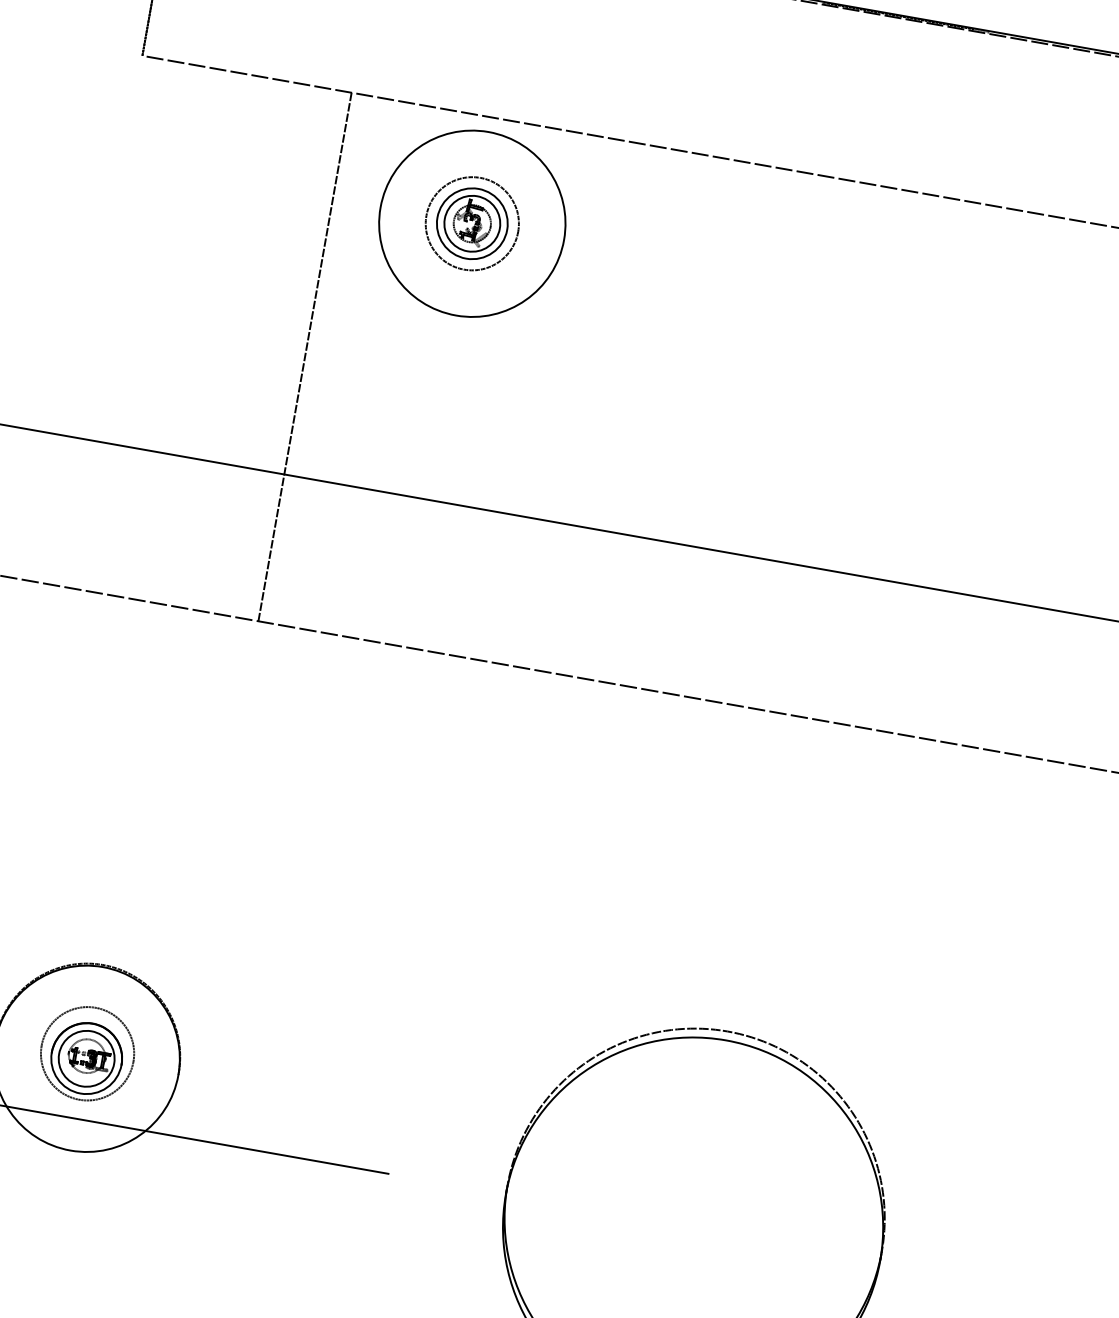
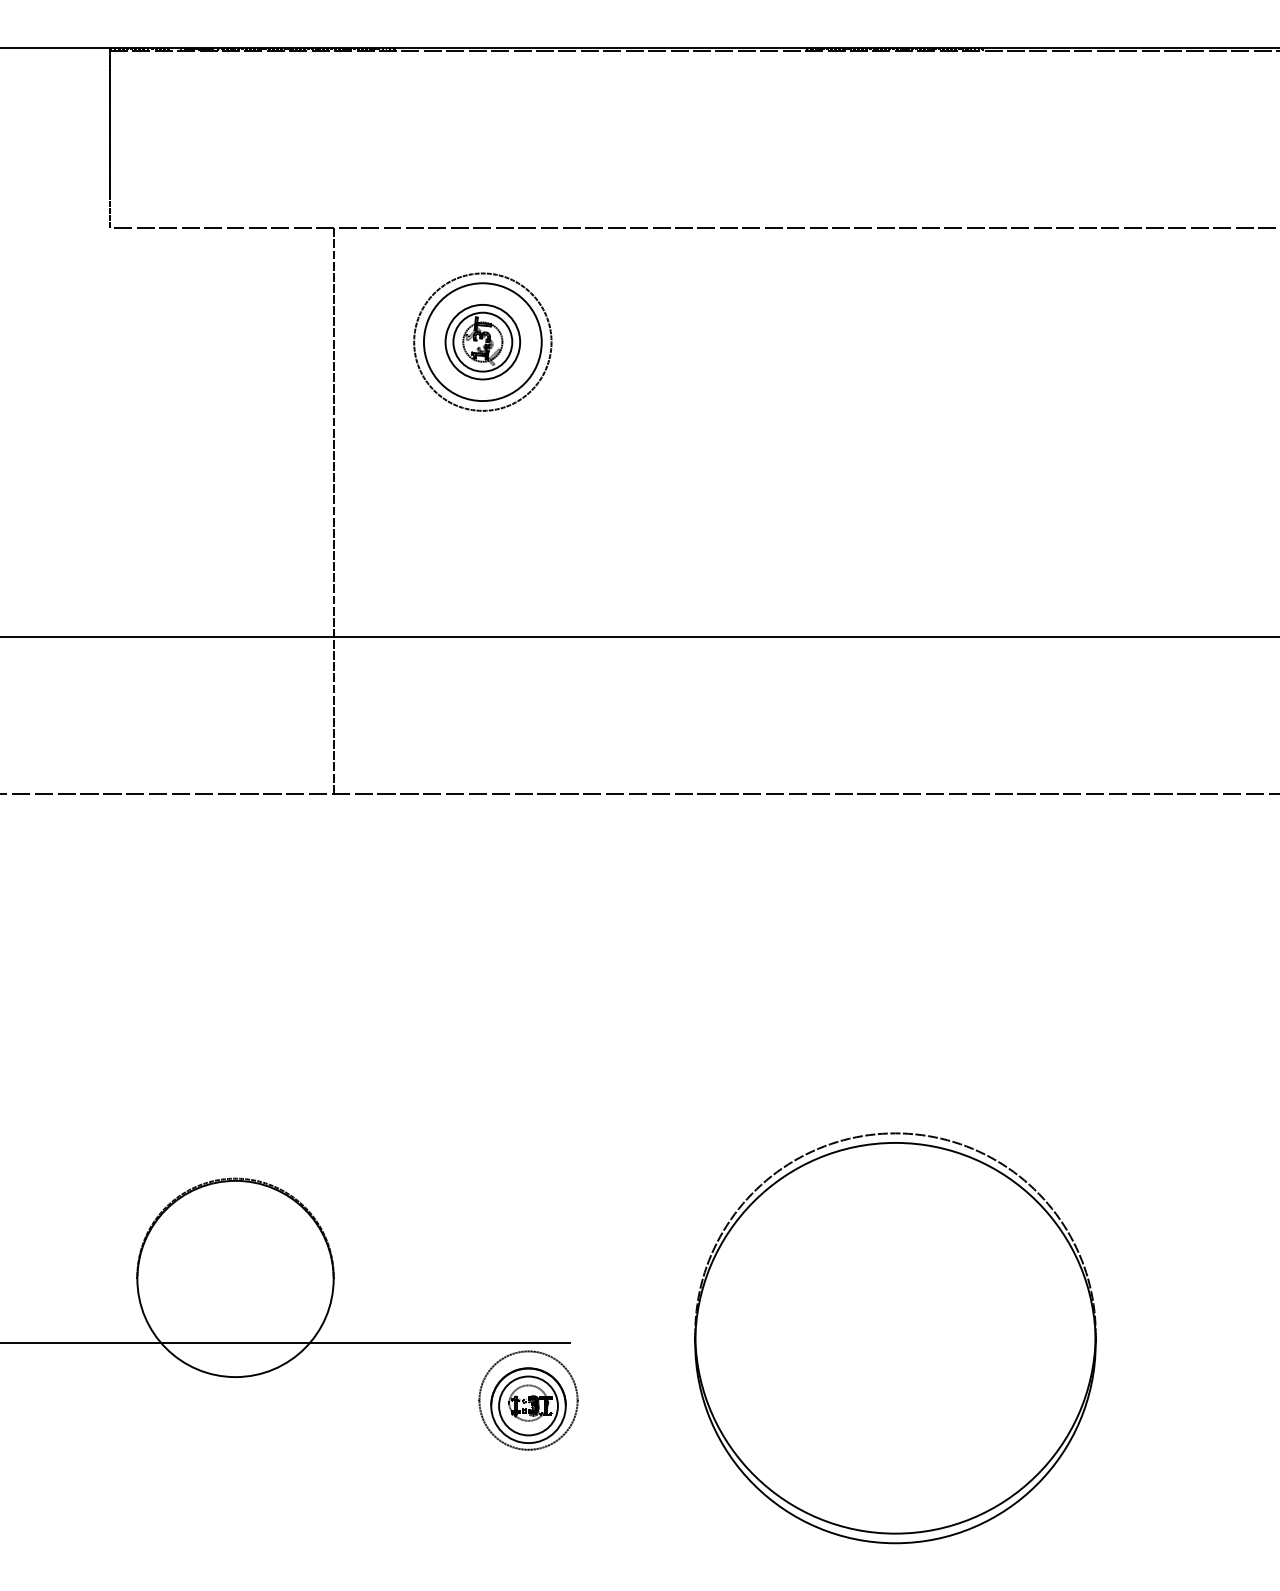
circle: (471, 224) -> (482, 342), size x0.6
circle: (471, 224) -> (482, 342), size x1.4
part: (87, 1053) -> (528, 1400), moved

